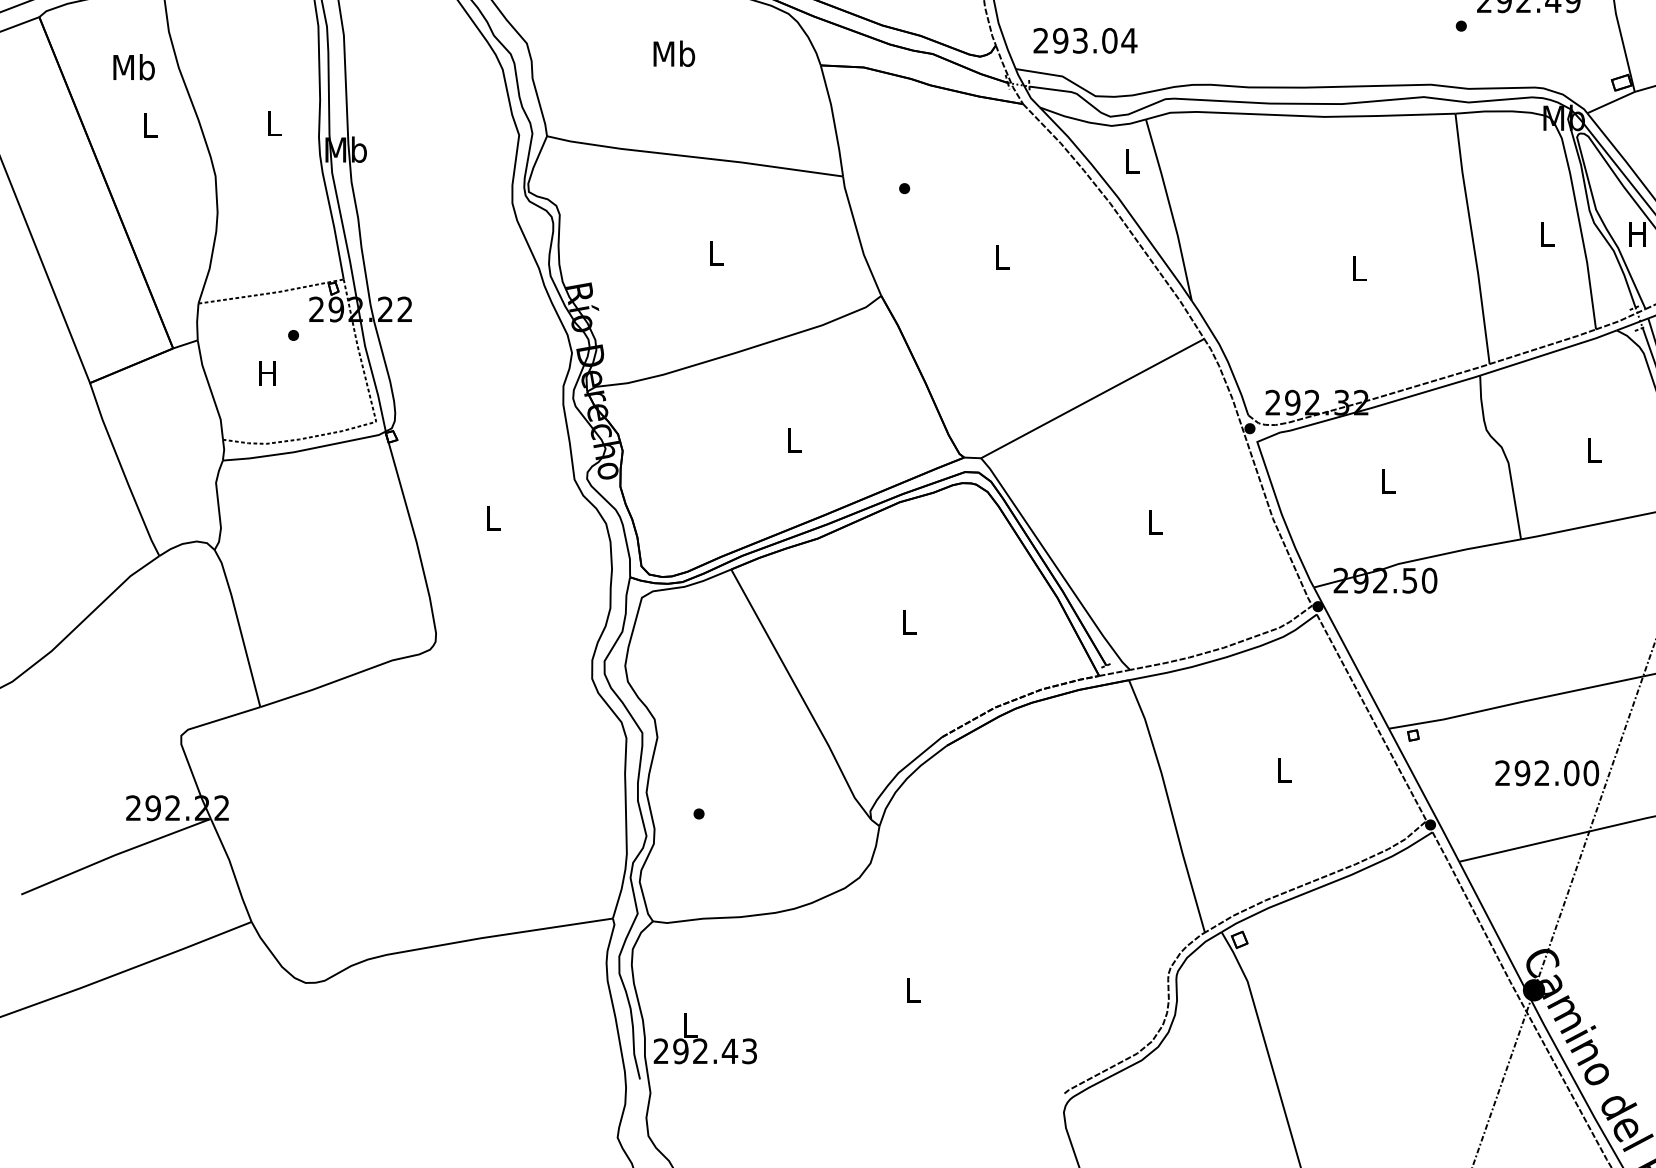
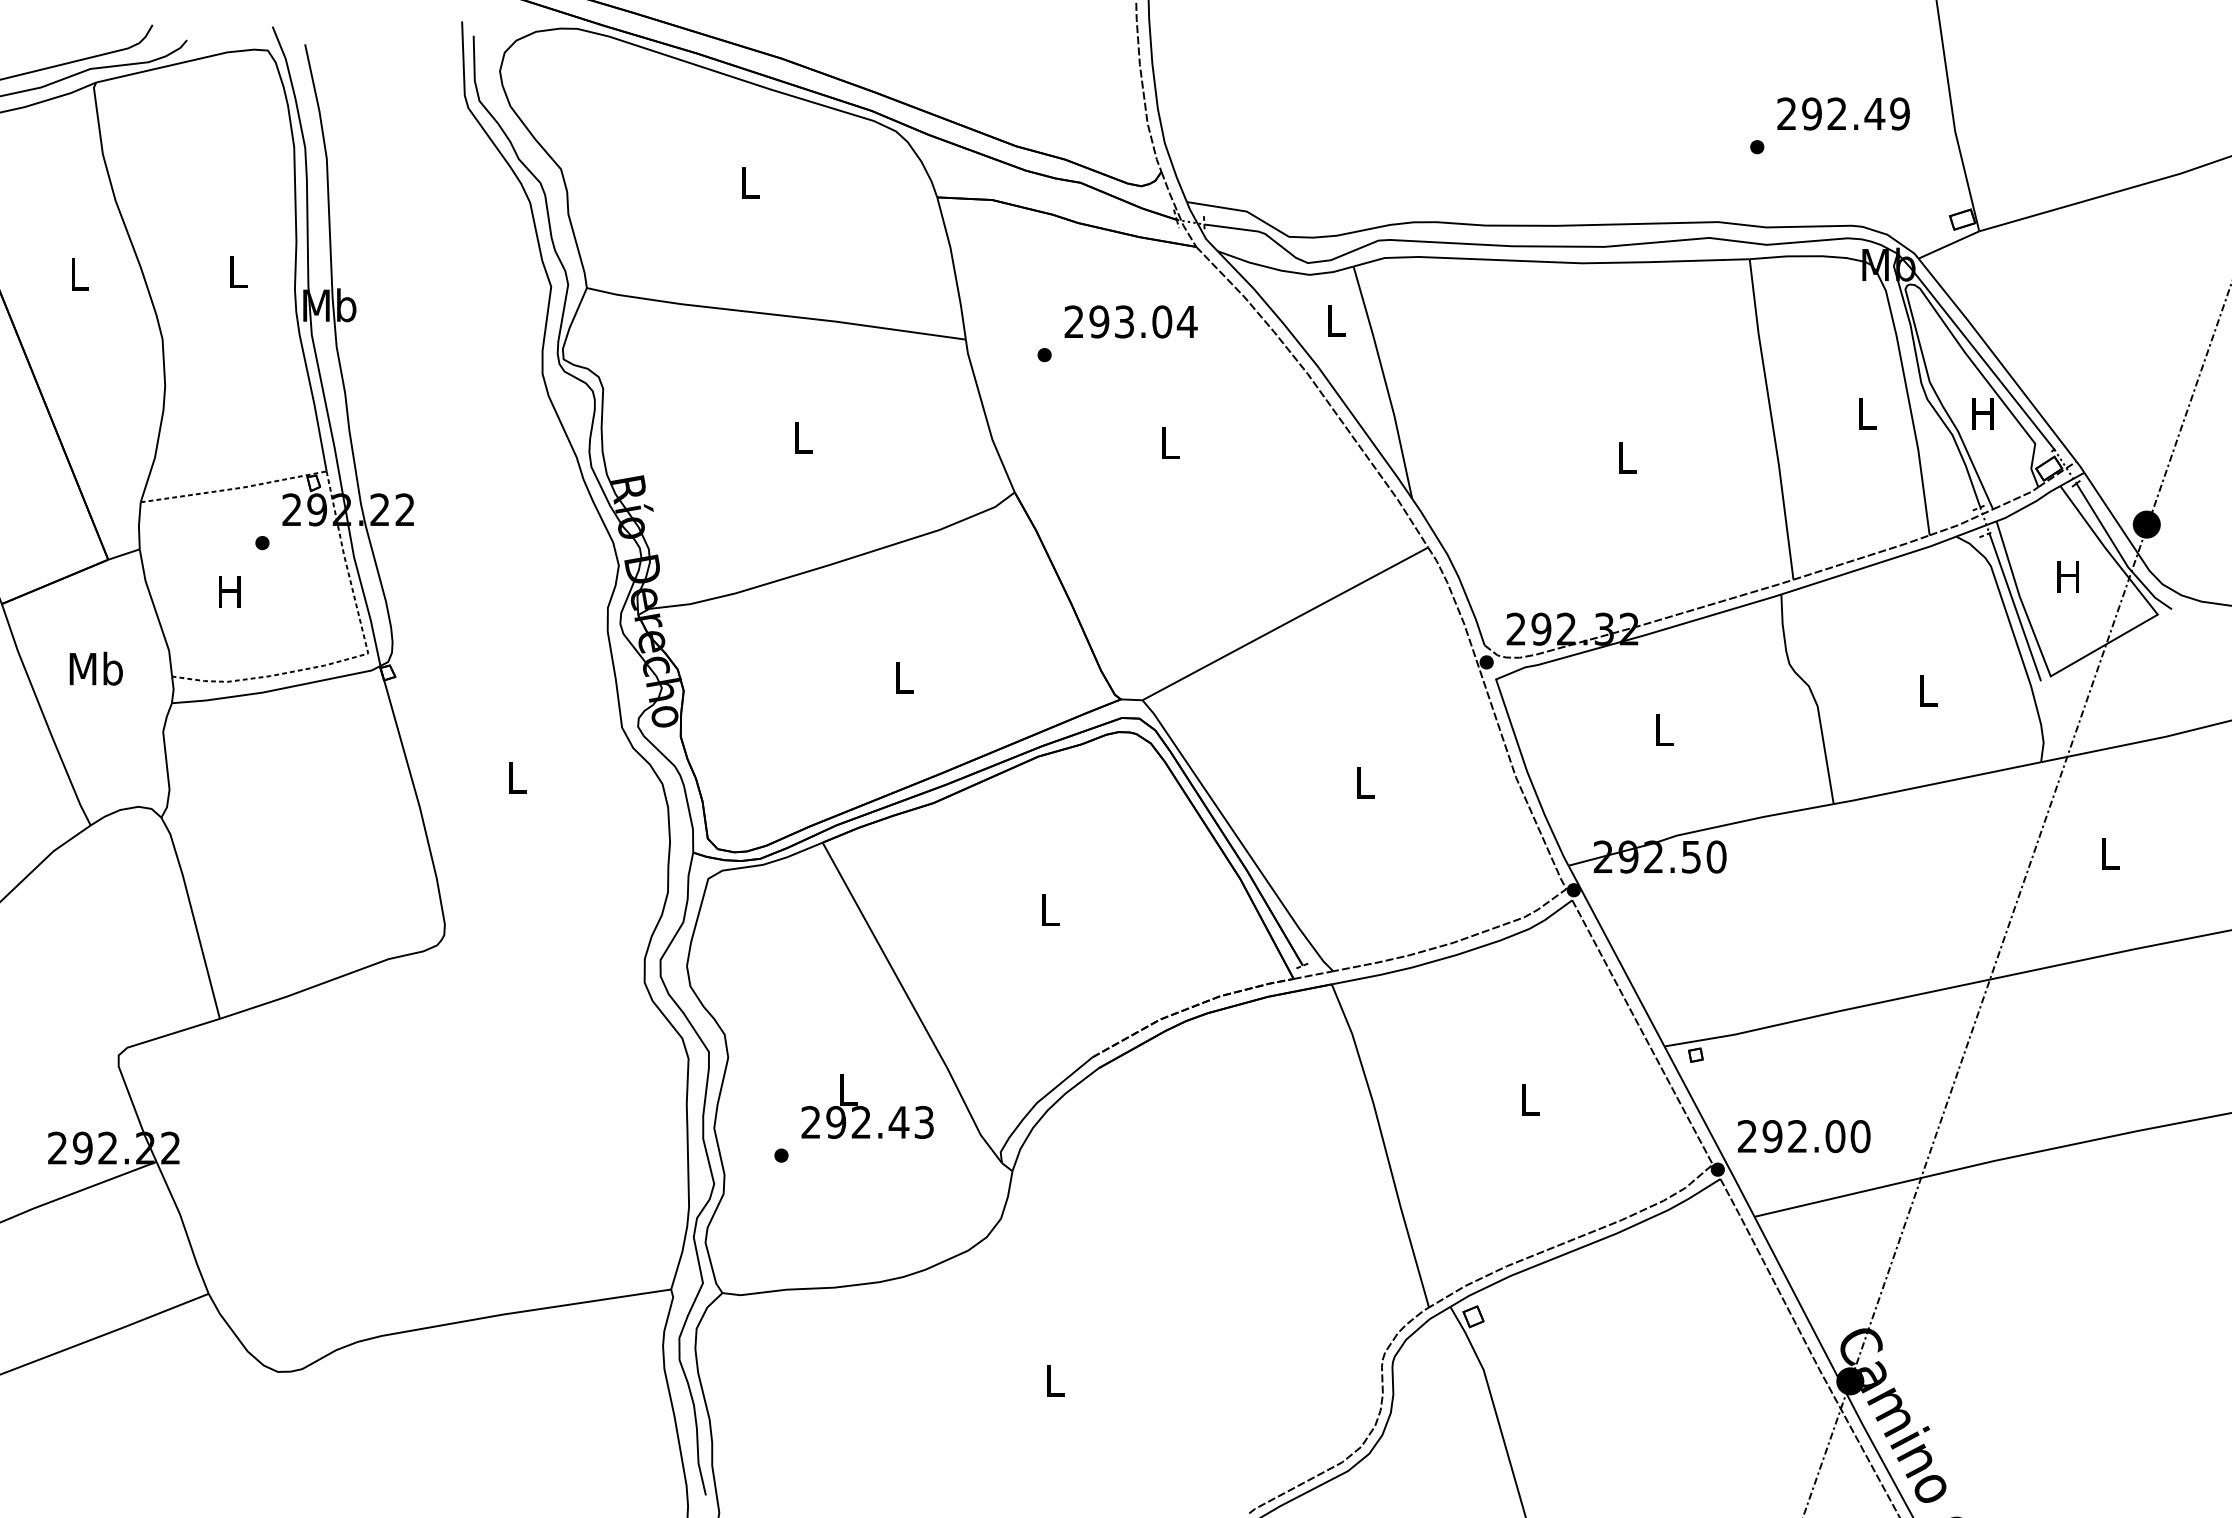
text: (1084, 40) -> (1130, 321), moved
text: (674, 53) -> (749, 182), Mb -> L
text: (133, 67) -> (95, 668), moved
text: (1547, 773) -> (1804, 1136), moved
text: (705, 1038) -> (867, 1106), moved

